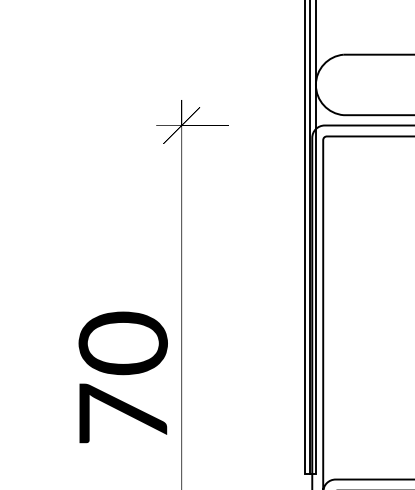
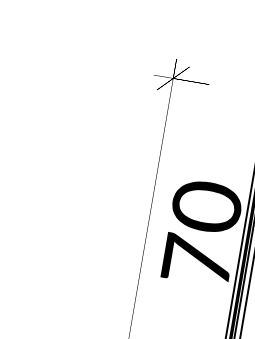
text: (122, 377) -> (201, 232), moved

